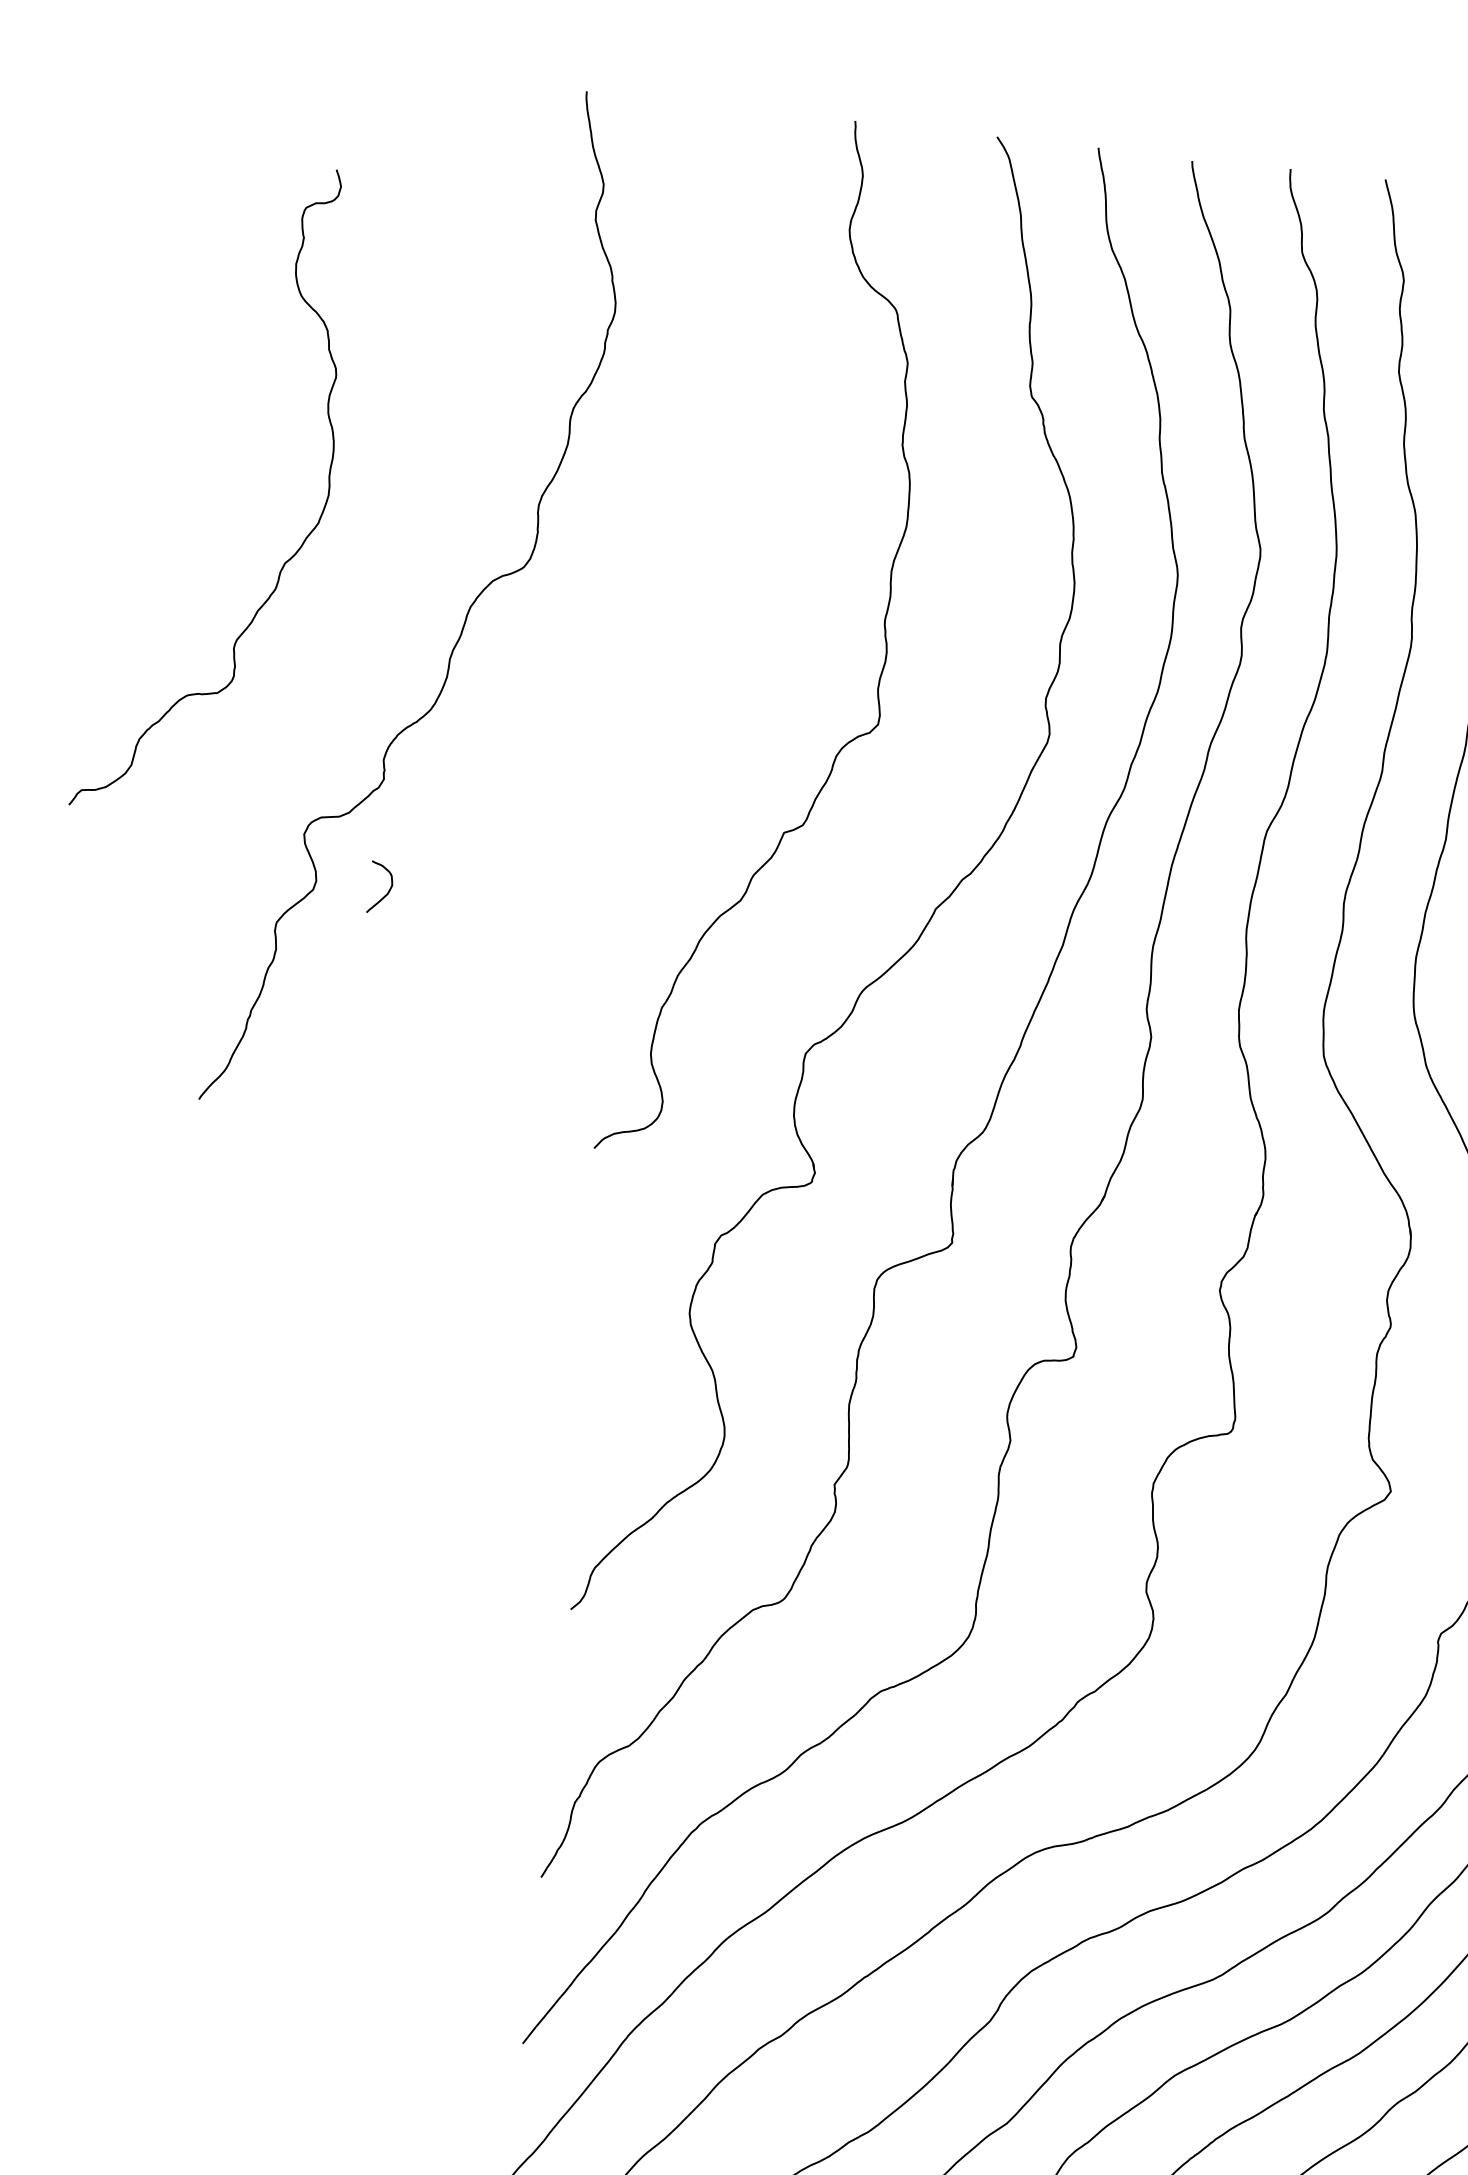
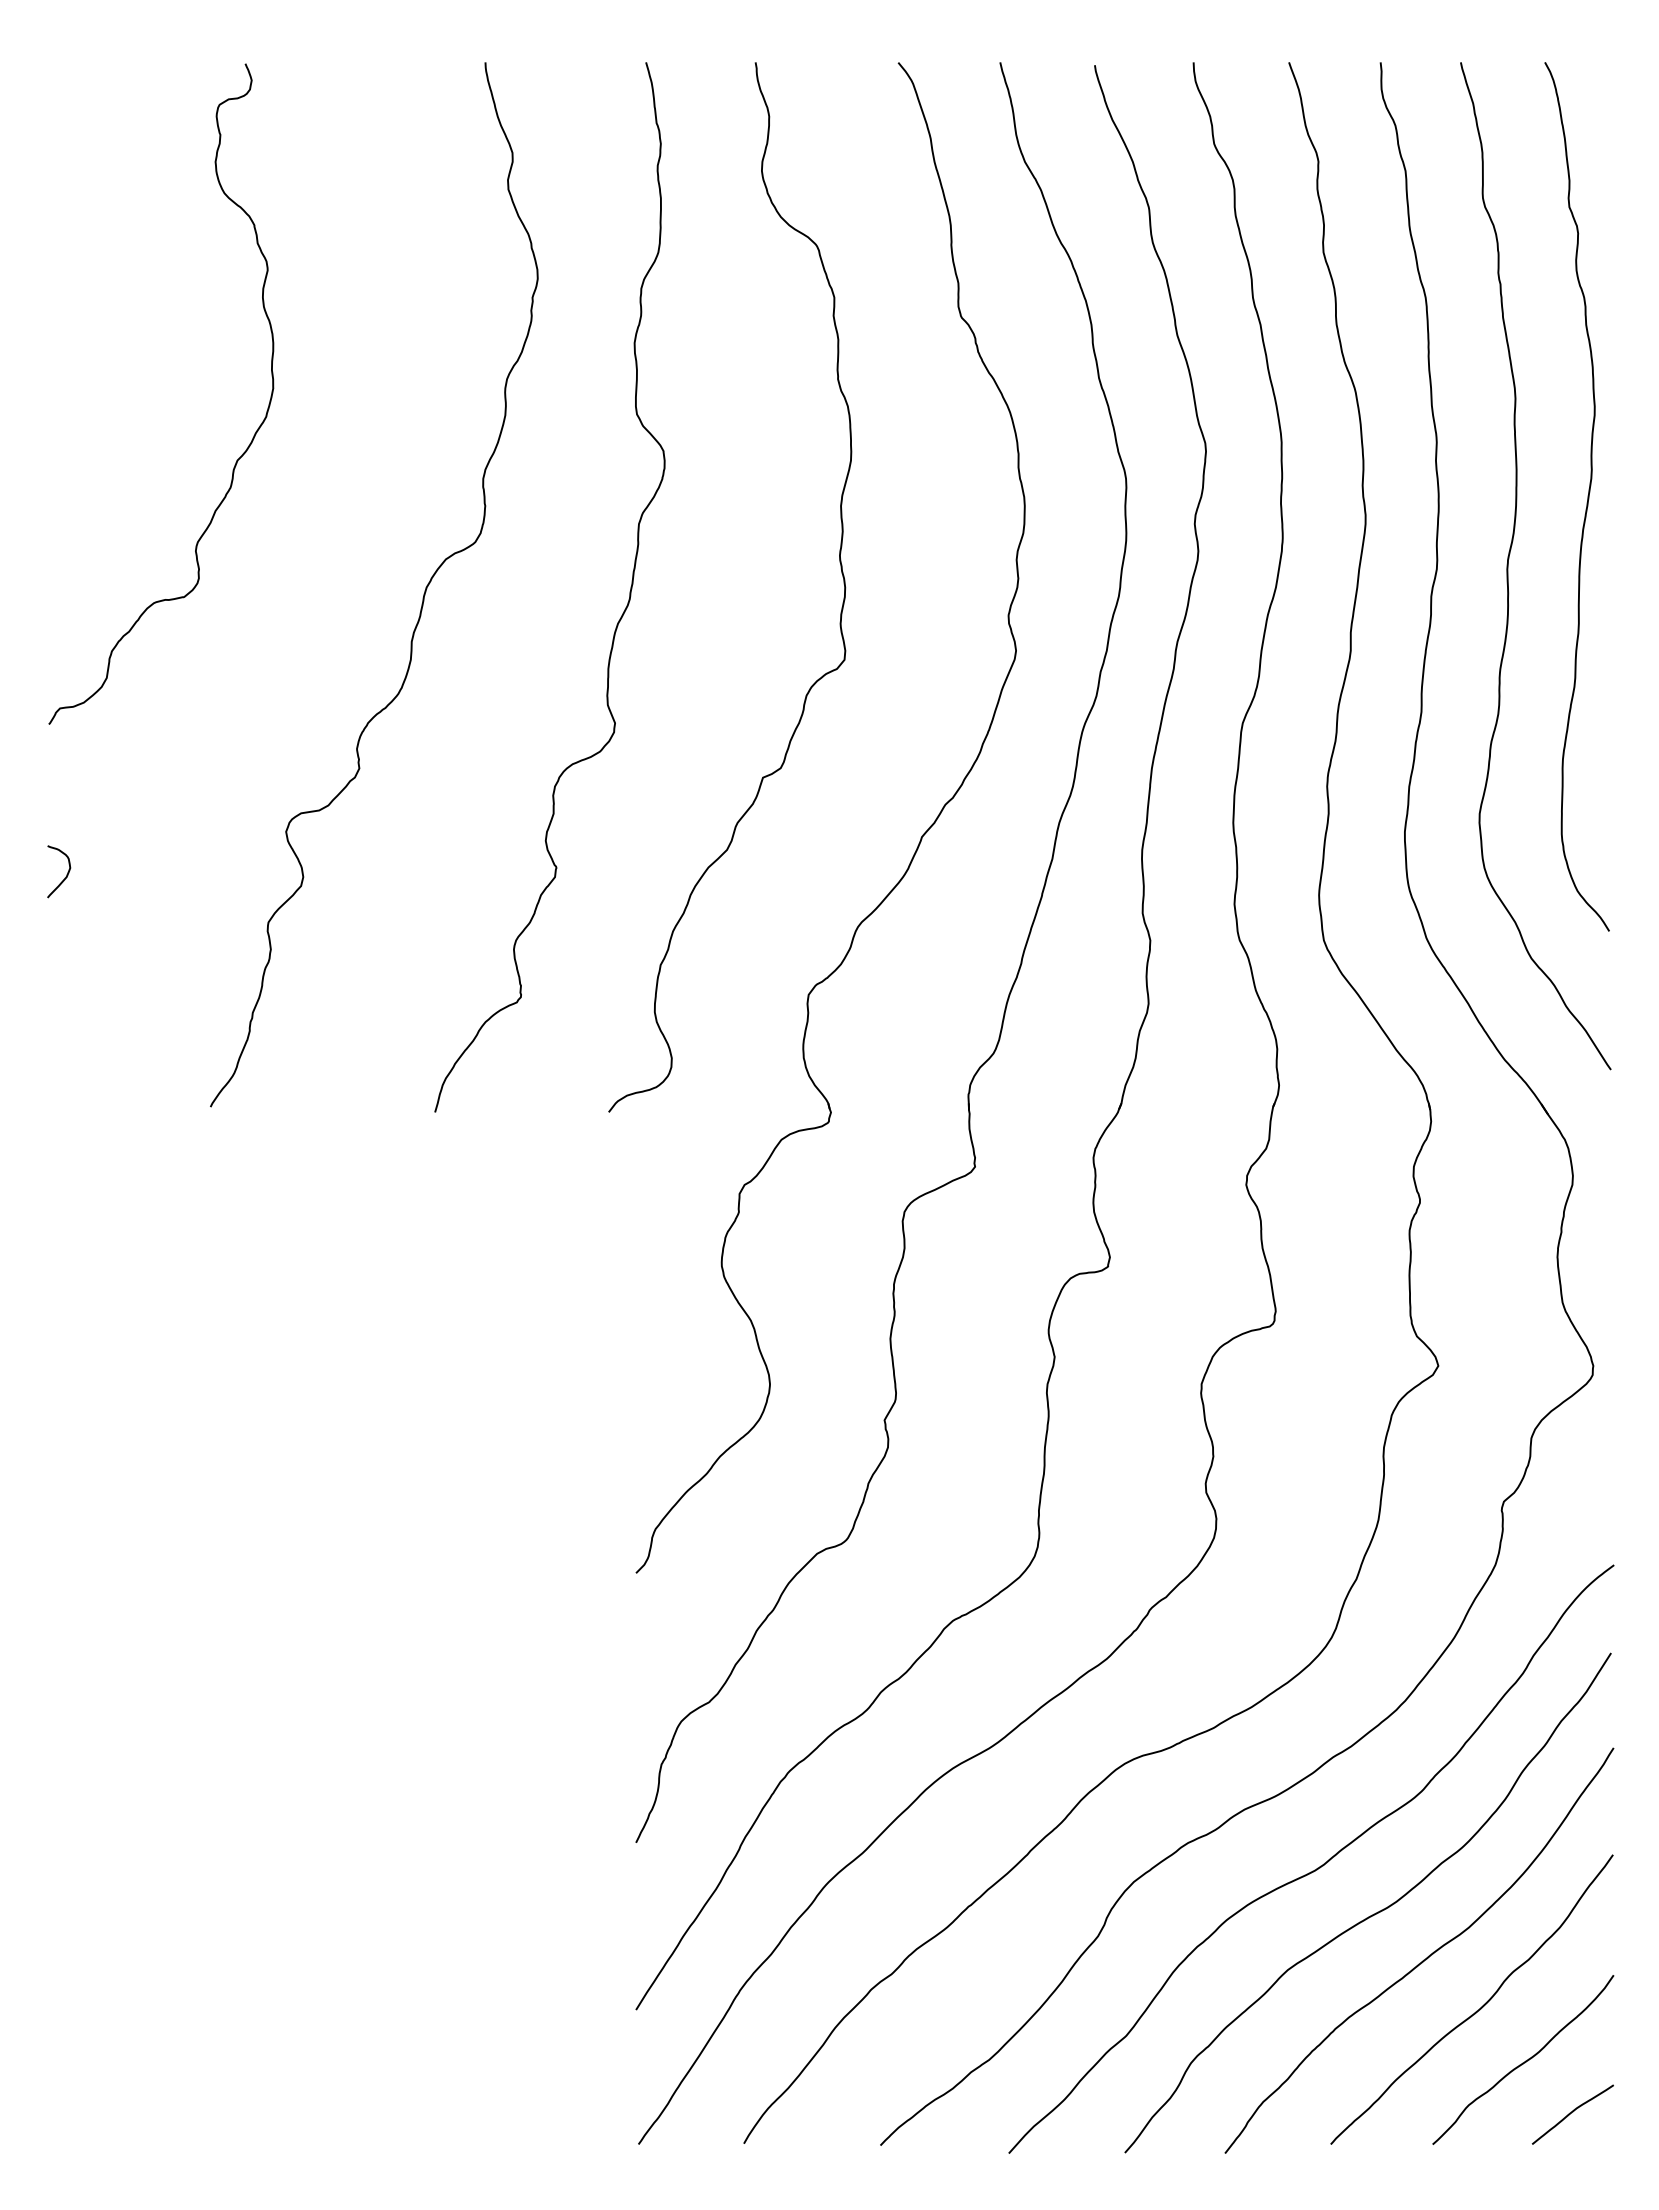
curve: (284, 563) -> (236, 460), moved
curve: (656, 662) -> (617, 622), added
curve: (387, 891) -> (66, 874), moved

